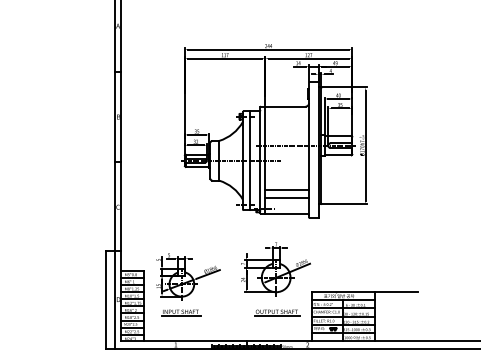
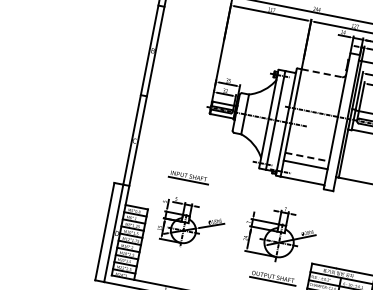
line: (285, 106) -> (322, 73), solid -> dashed
line: (287, 190) -> (307, 157), solid -> dashed
part: (181, 312) -> (189, 176), moved

